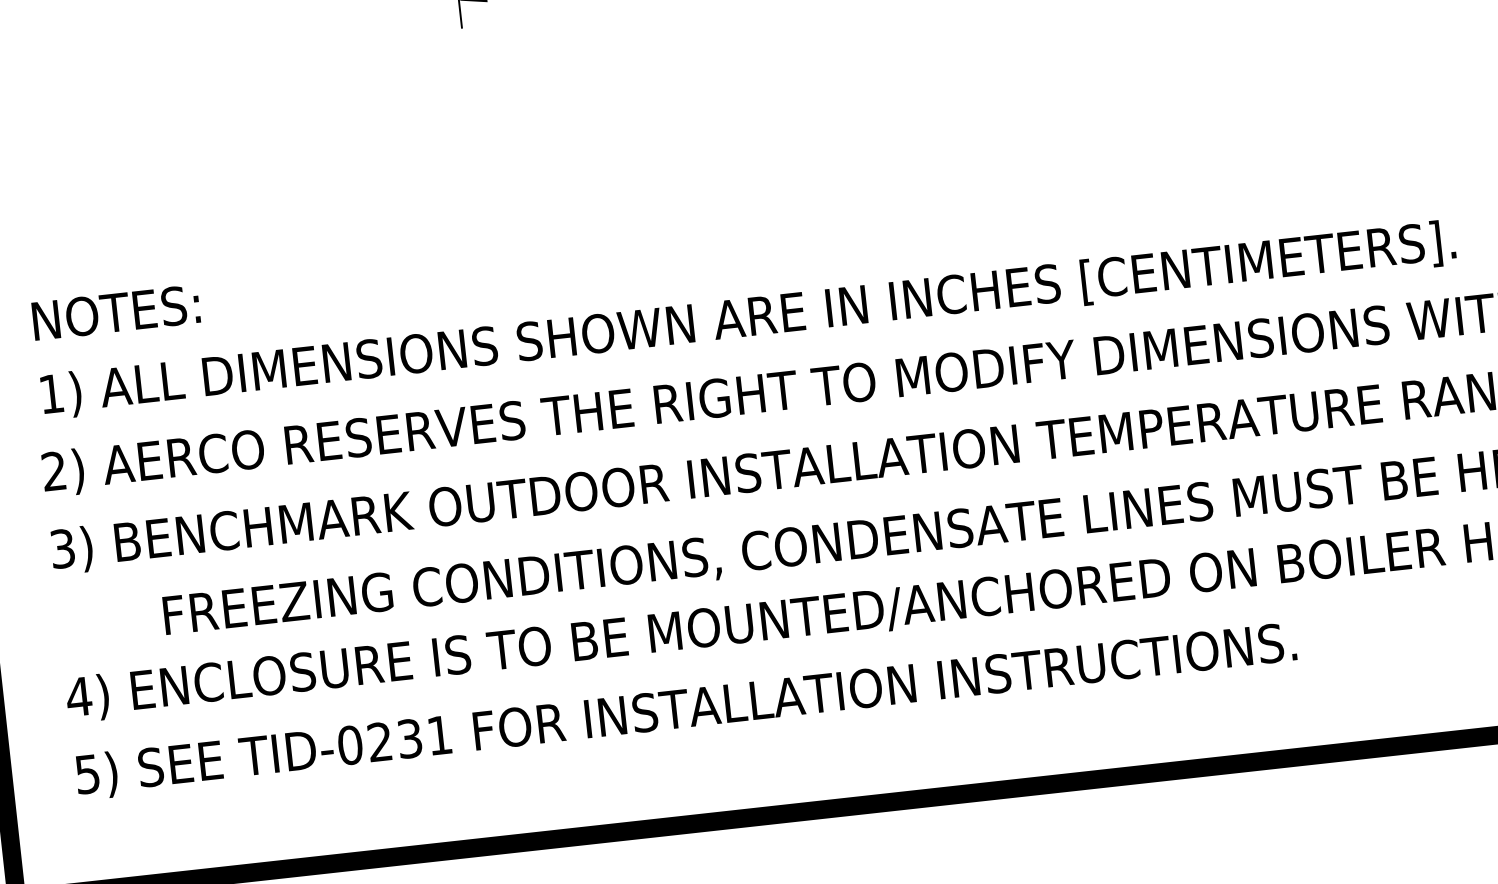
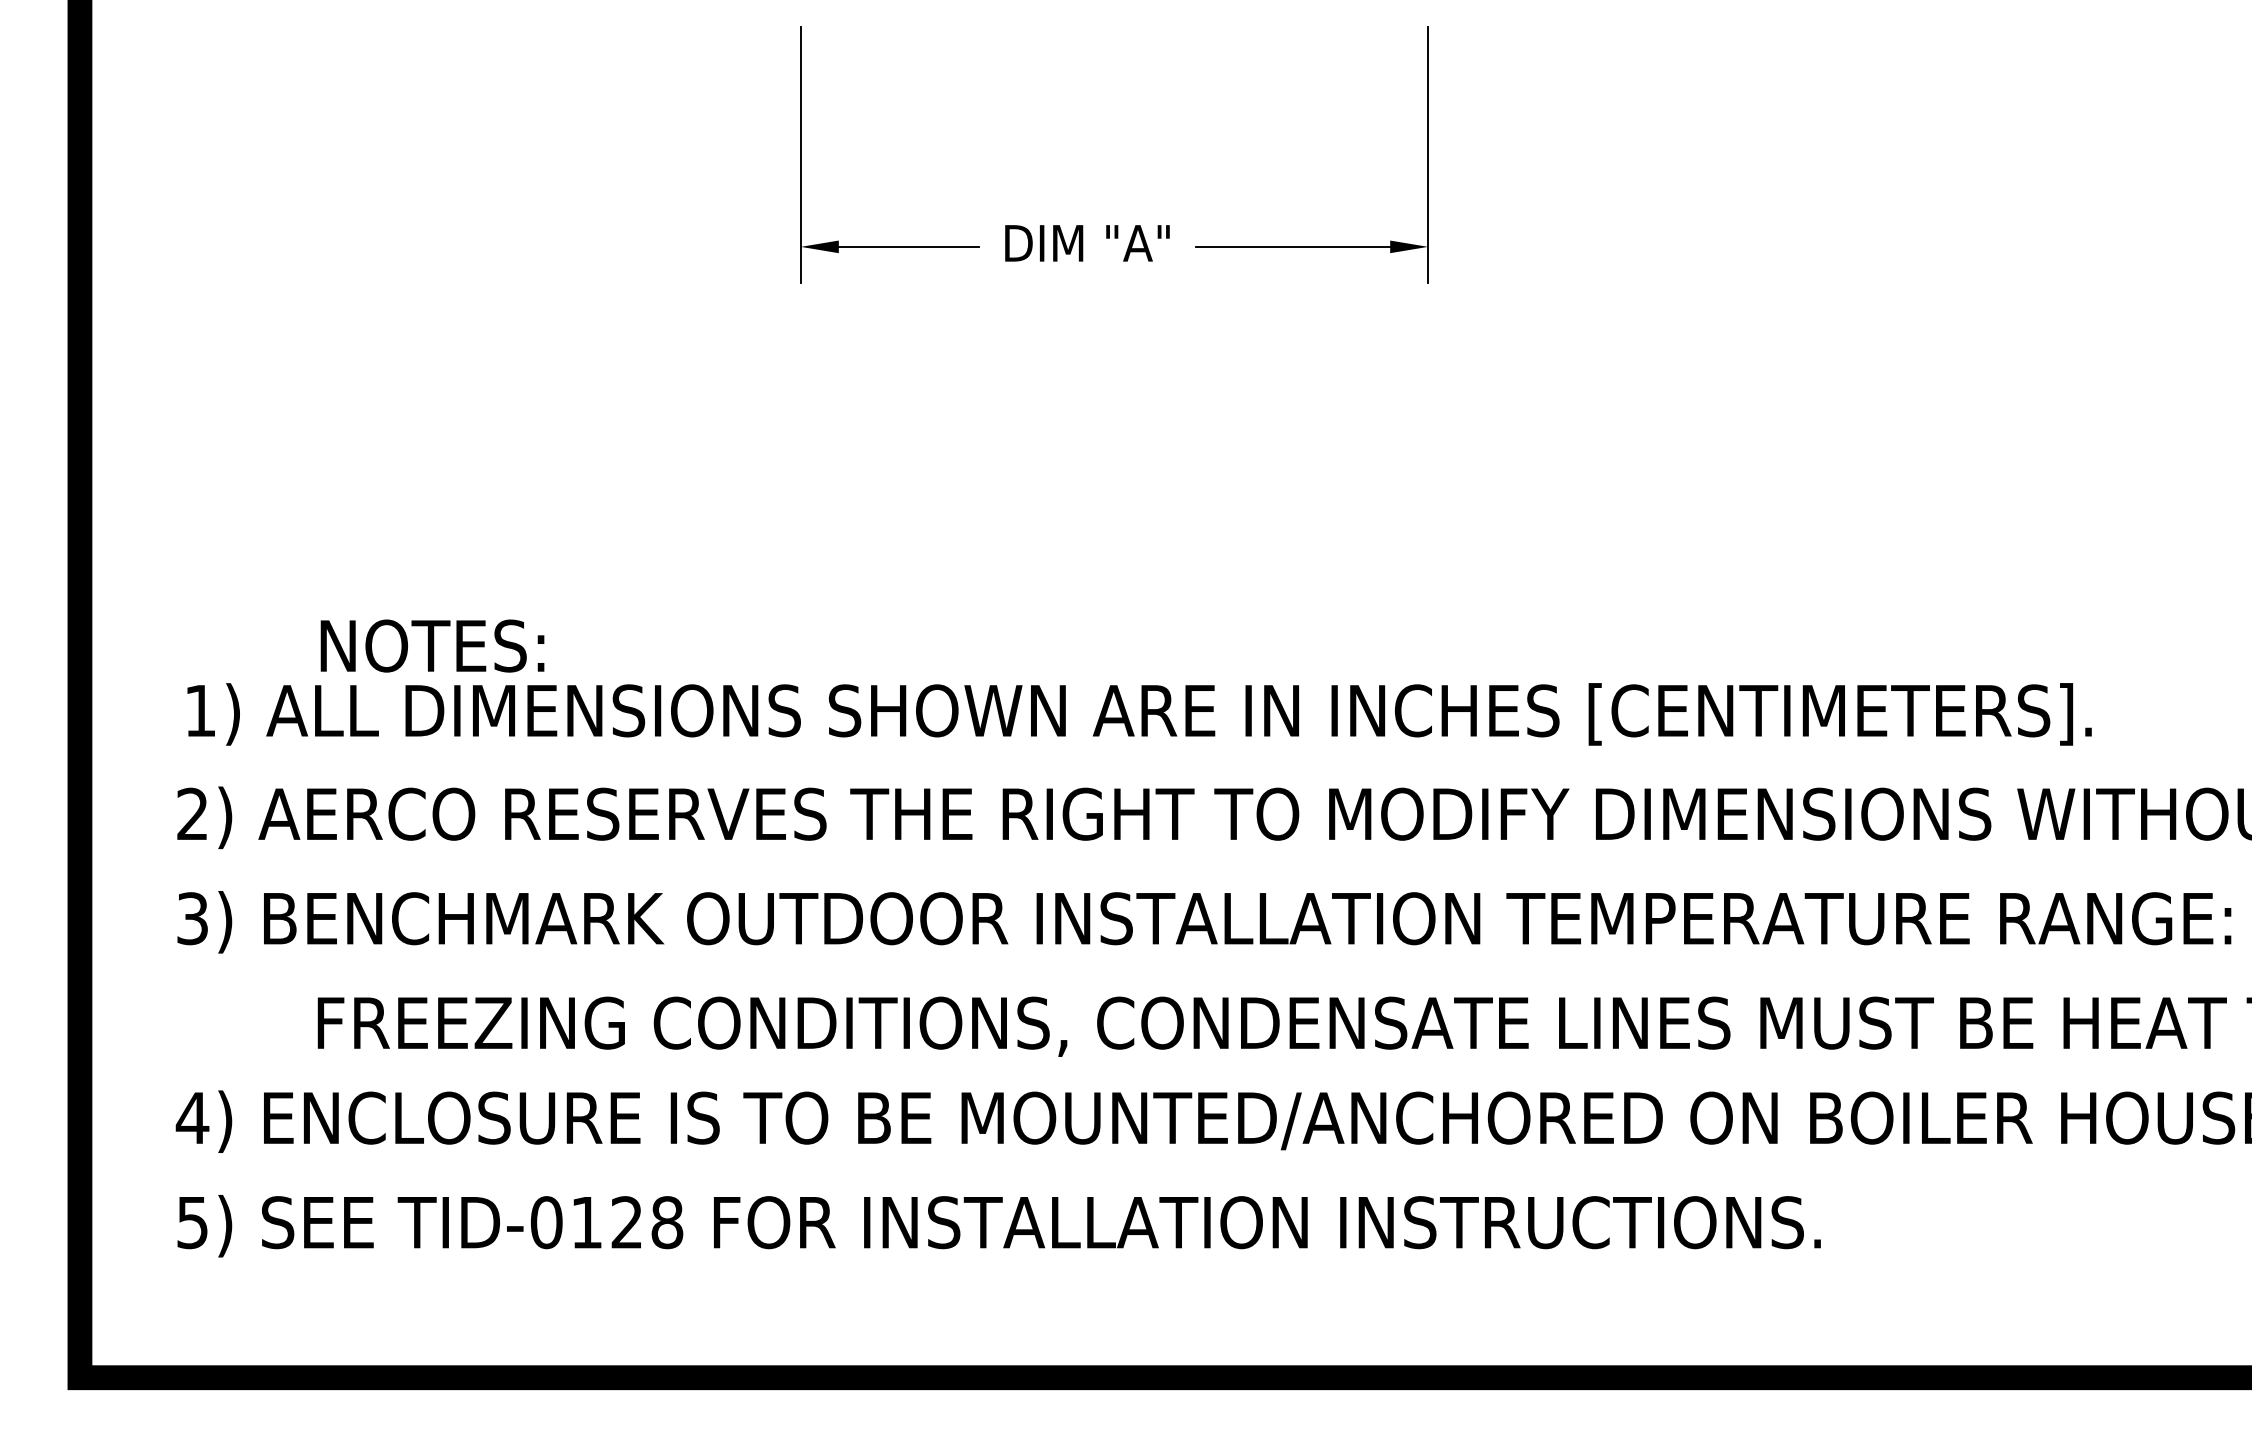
text: (116, 312) -> (432, 645), moved
text: (410, 738) -> (627, 1222), TID-0231 -> TID-0128

